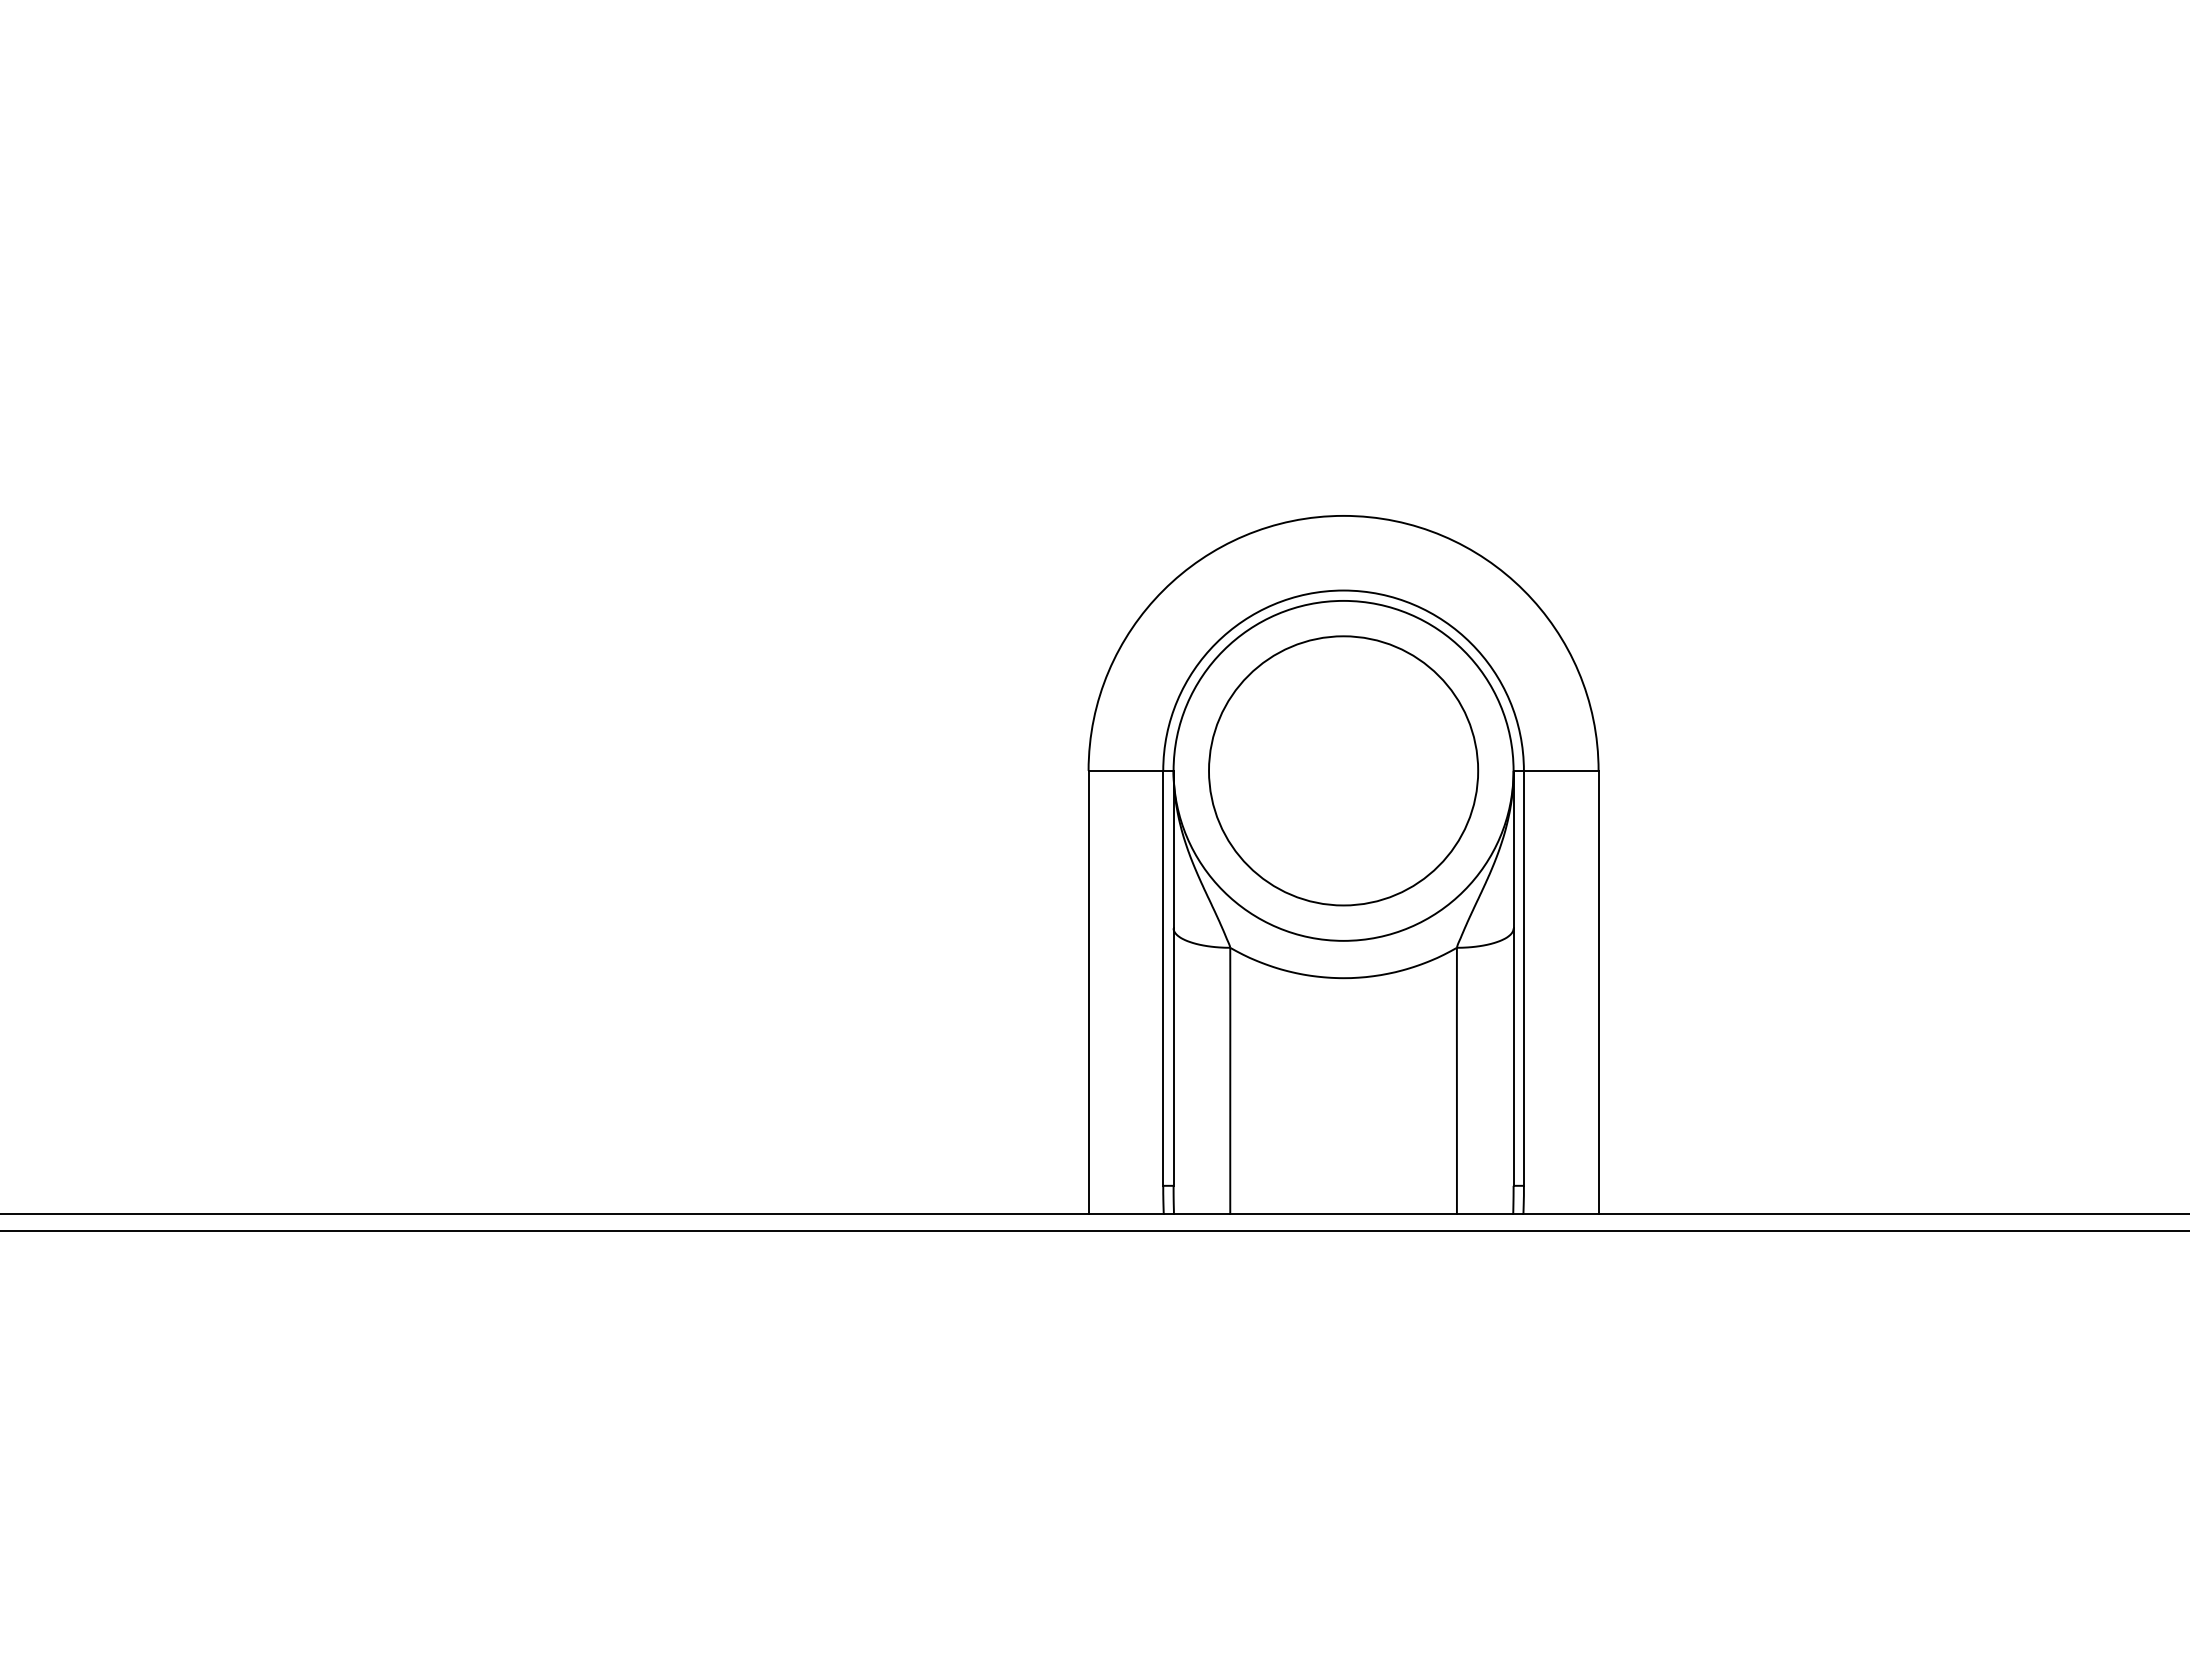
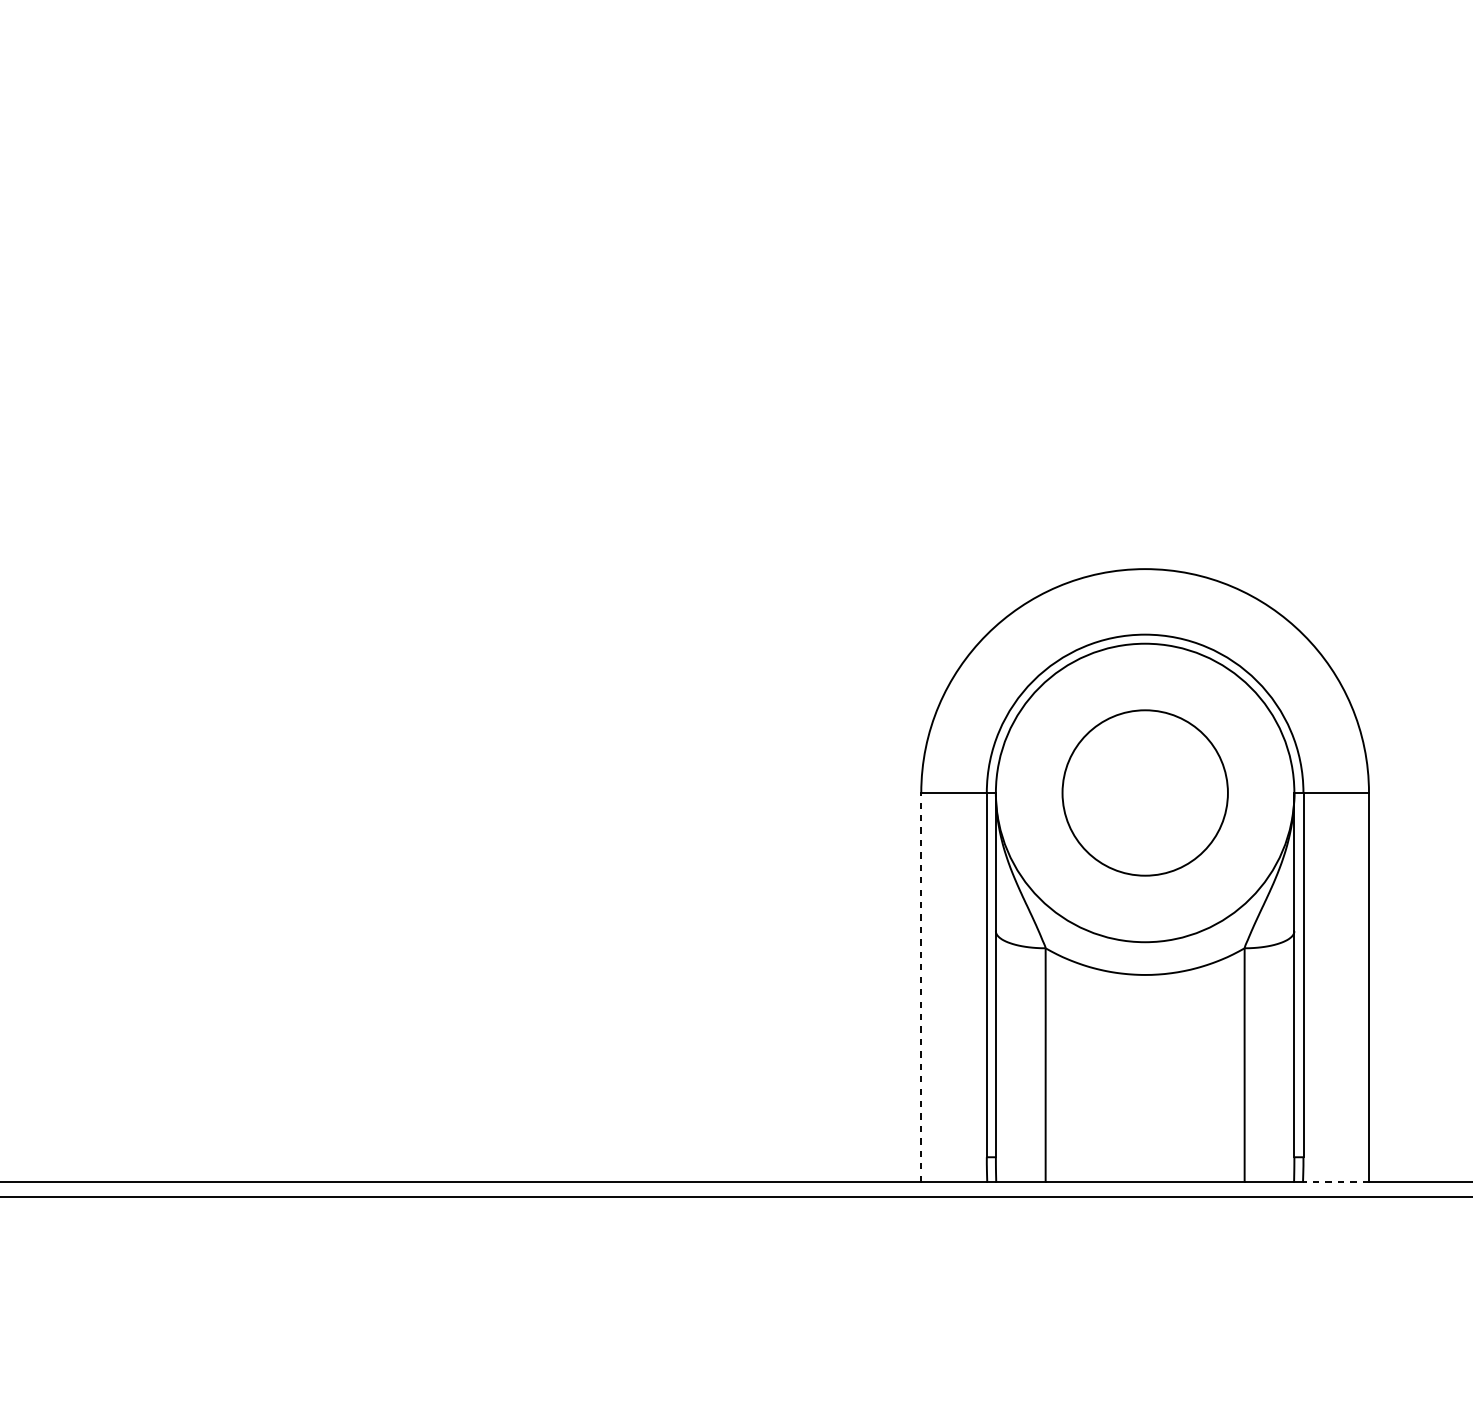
circle: (1343, 770) -> (1145, 792), size x0.7
line: (1088, 991) -> (921, 986), solid -> dashed
line: (1561, 1213) -> (1336, 1181), solid -> dashed

